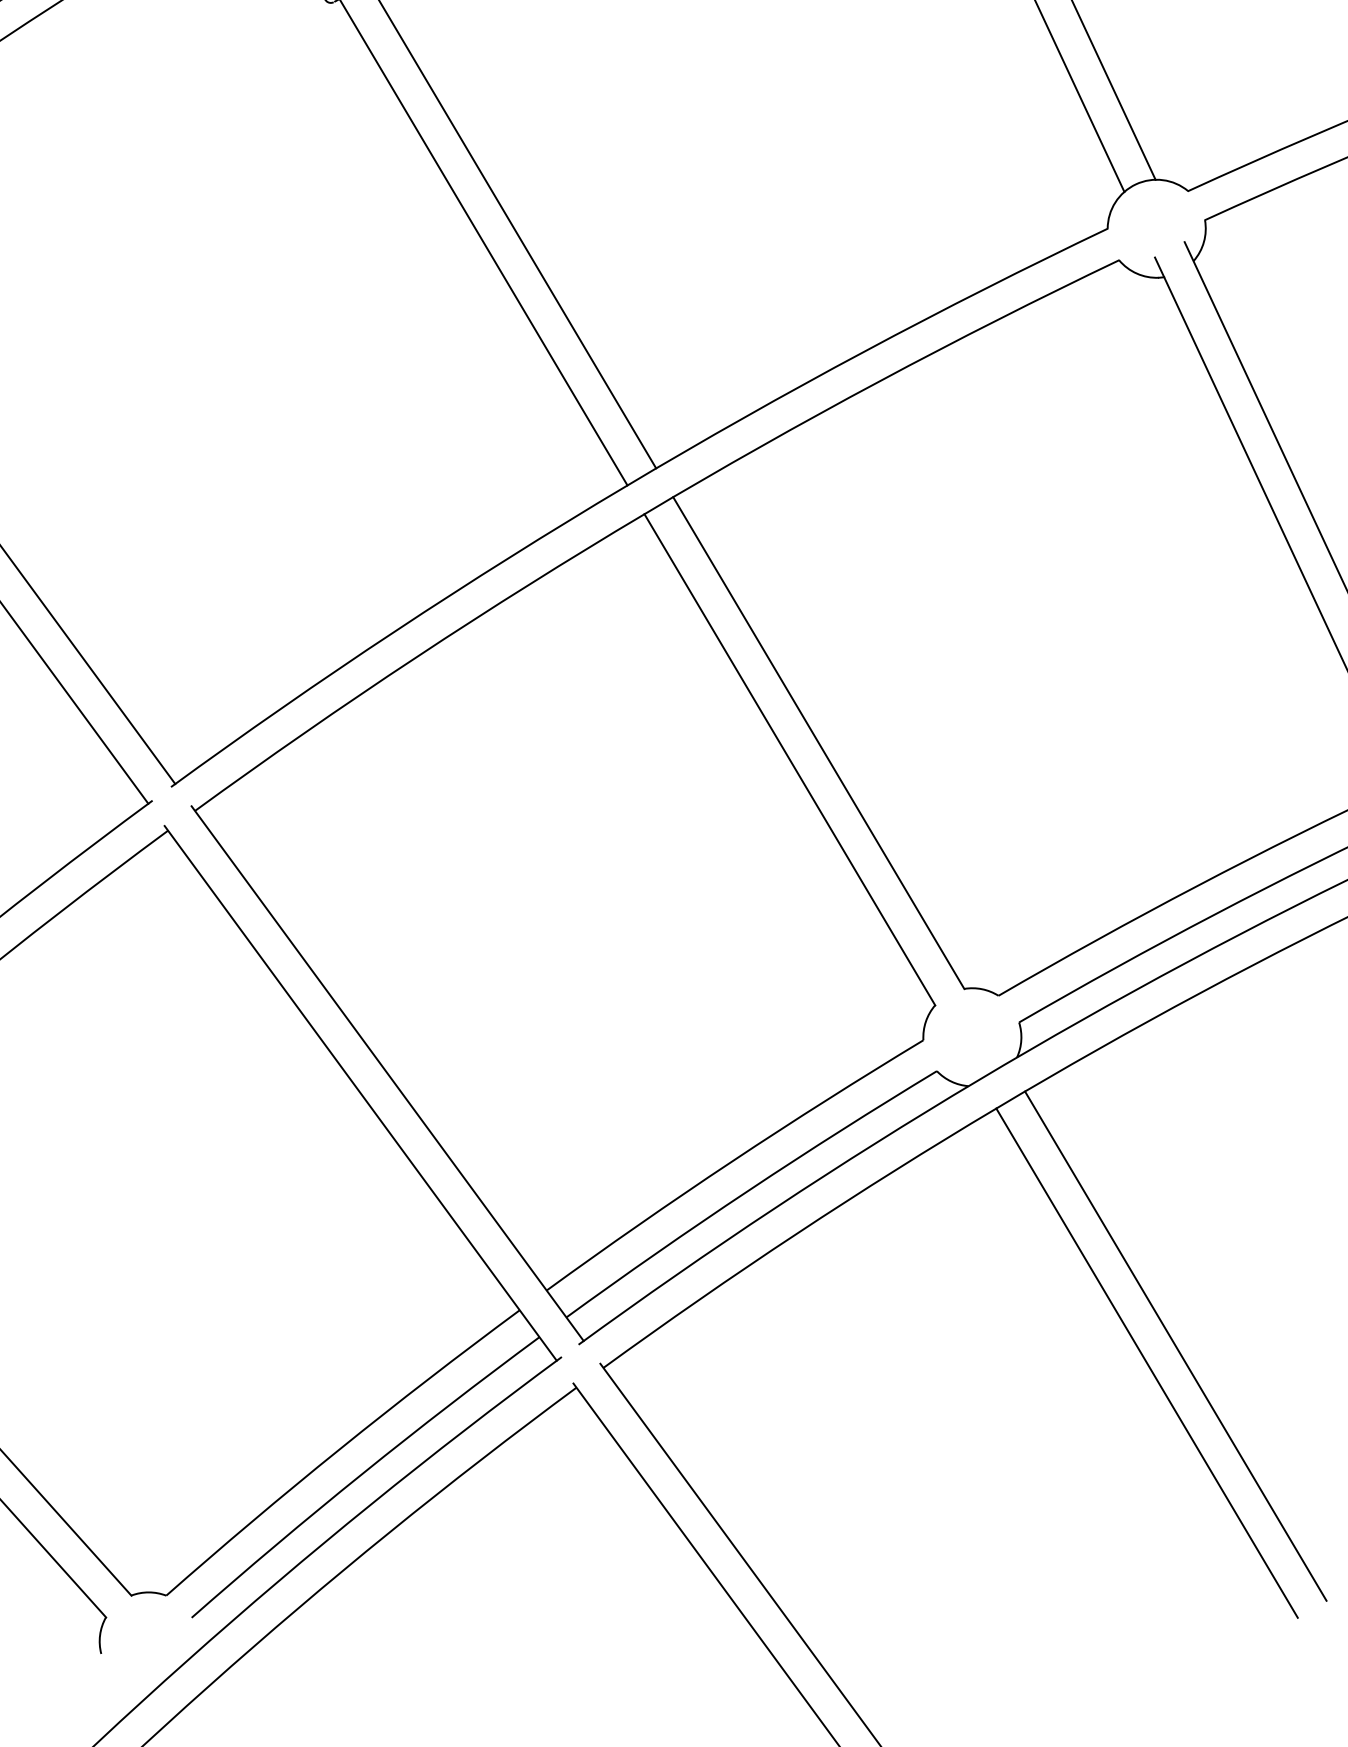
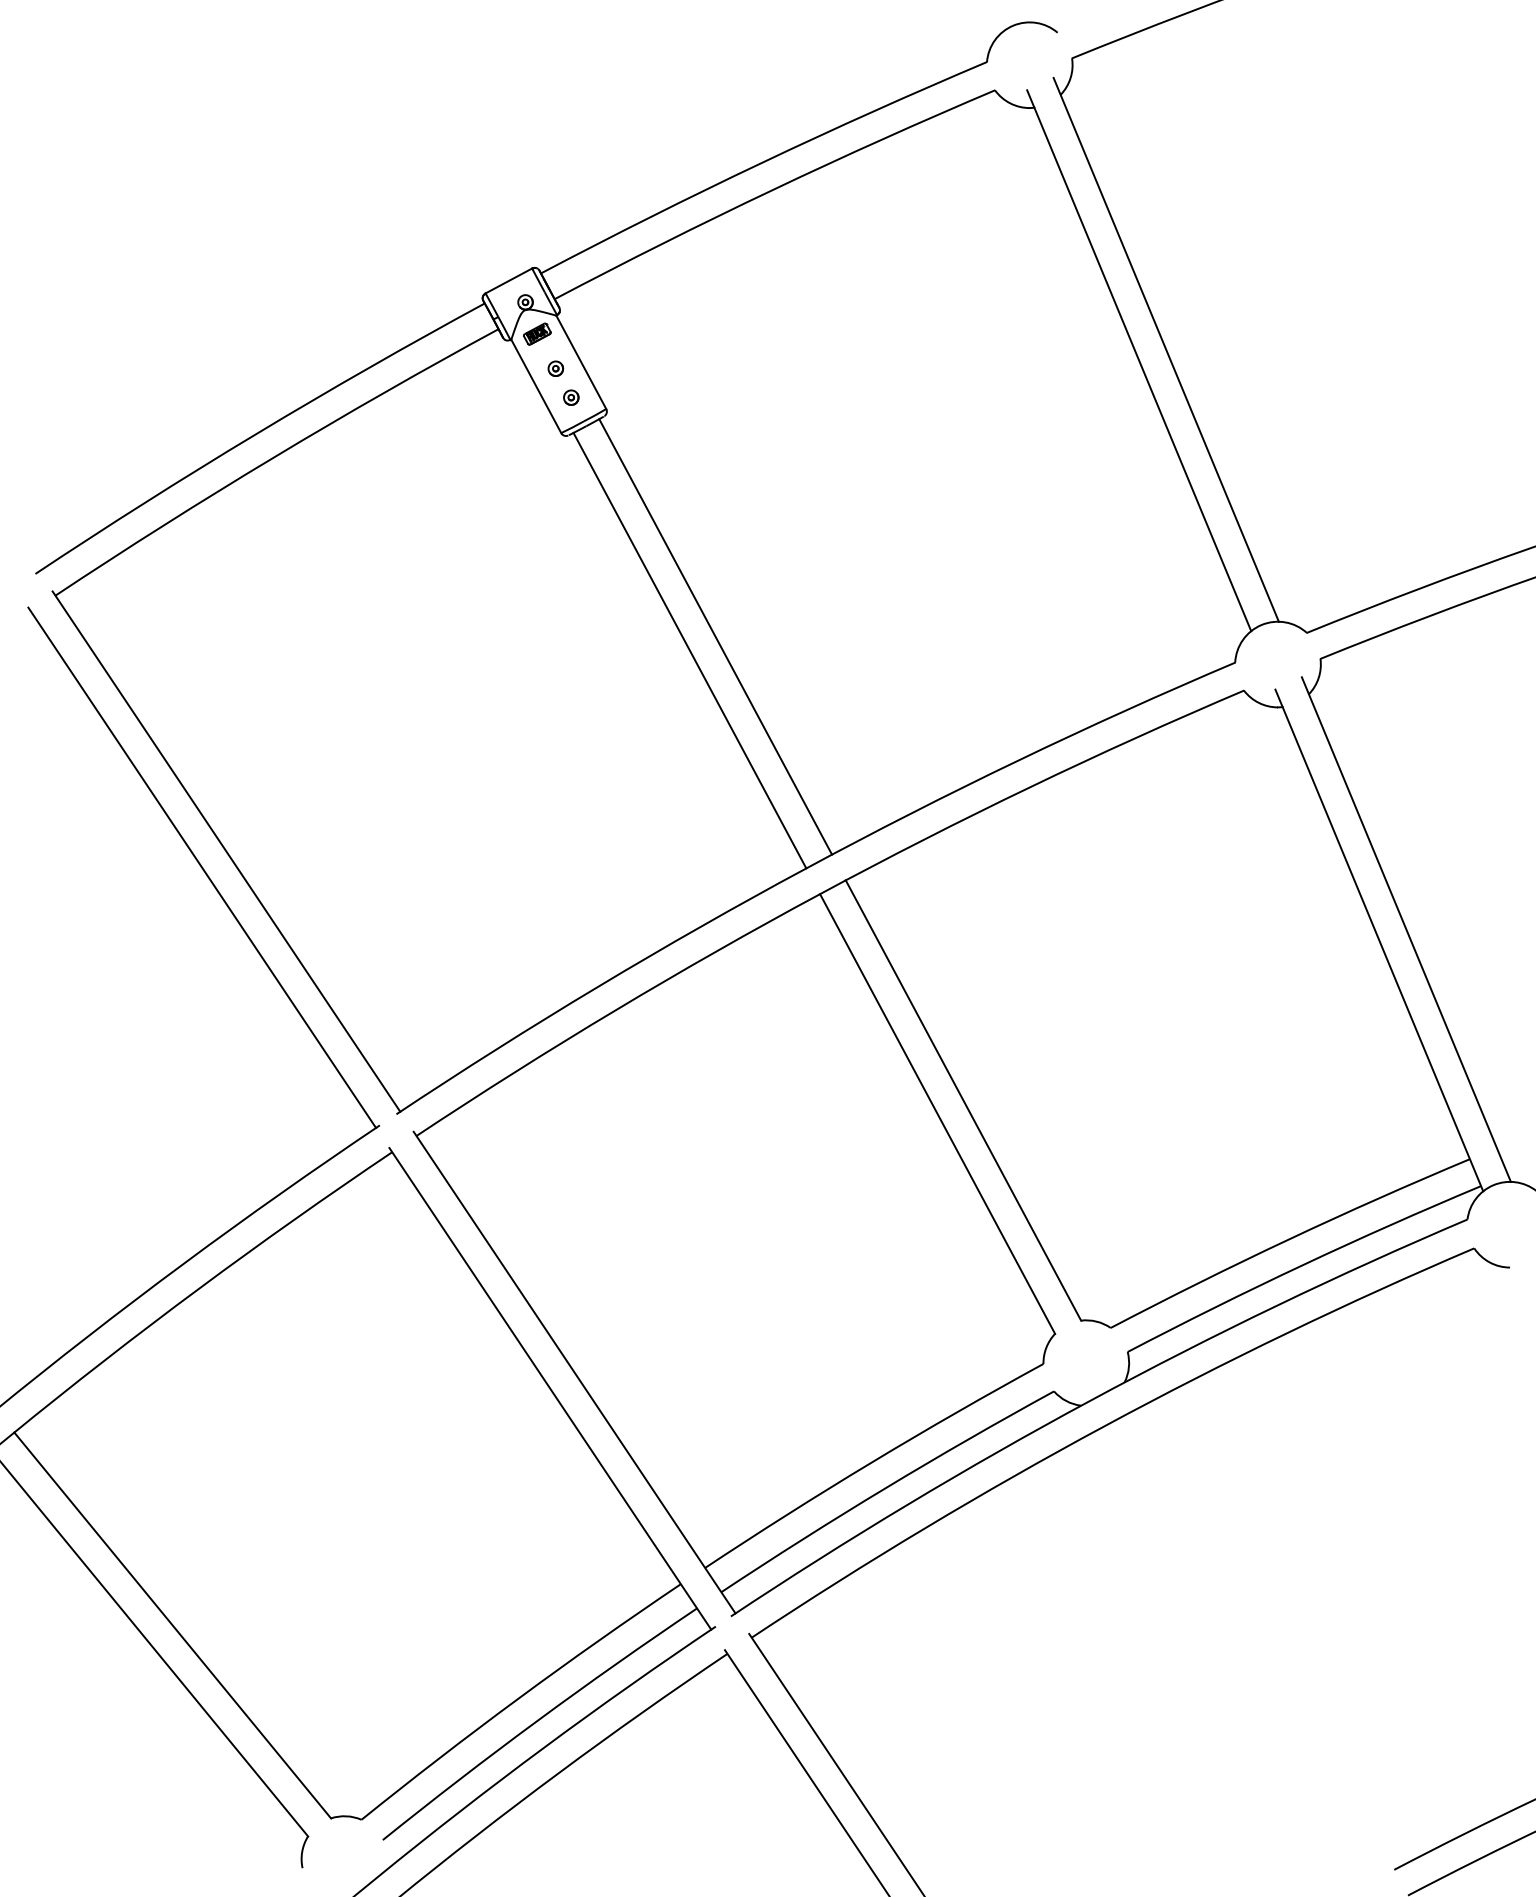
line: (1175, 1346) -> (1251, 1640), removed
line: (1147, 1363) -> (1226, 1654), removed

